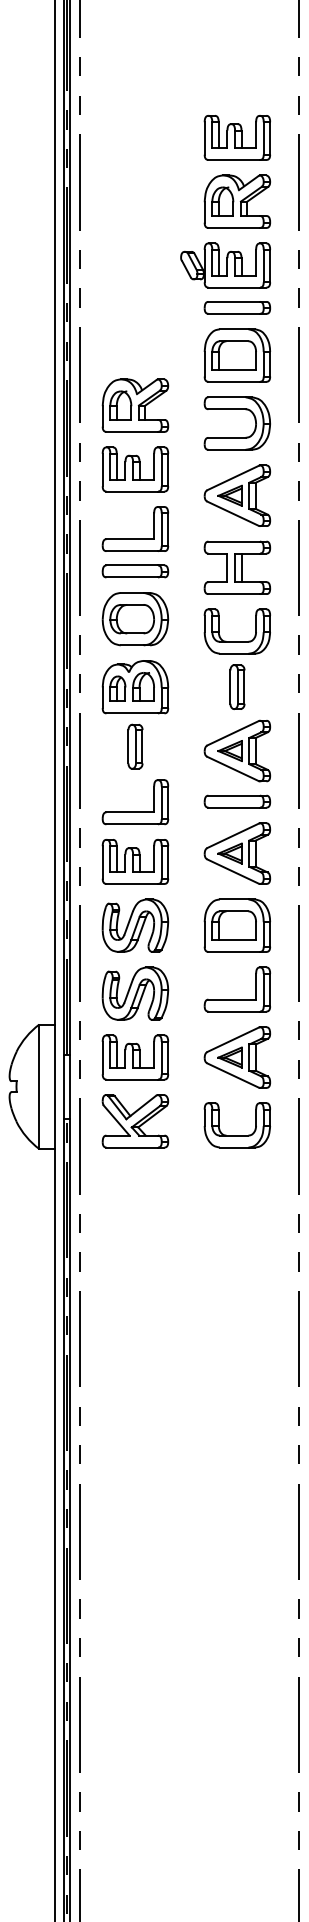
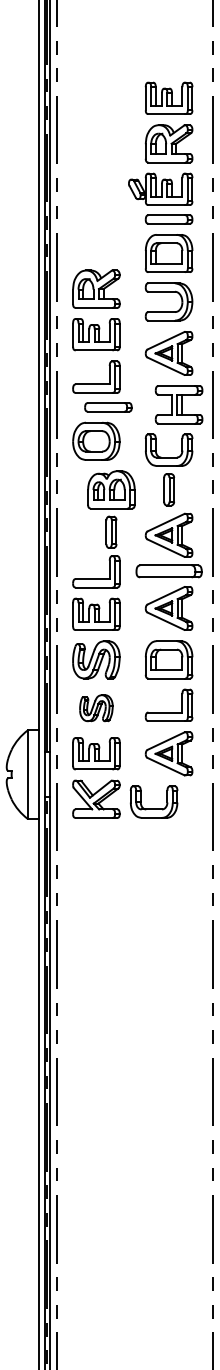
part: (236, 567) -> (178, 404), moved
part: (135, 571) -> (108, 407), moved
part: (135, 714) -> (111, 509), moved
part: (236, 801) -> (168, 571), size x1.4
part: (135, 992) -> (96, 707), size x0.7
part: (236, 1134) -> (153, 808), moved

